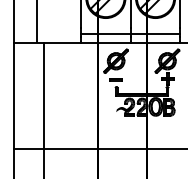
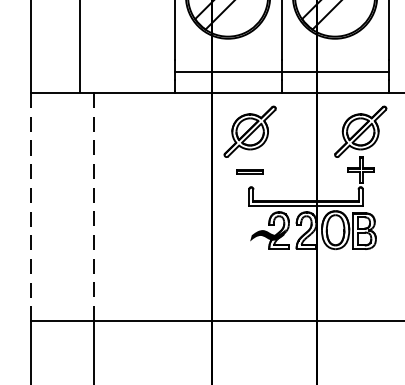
line: (14, 95) -> (31, 205), solid -> dashed
line: (43, 96) -> (93, 207), solid -> dashed

